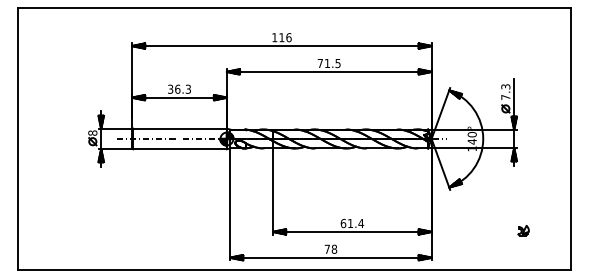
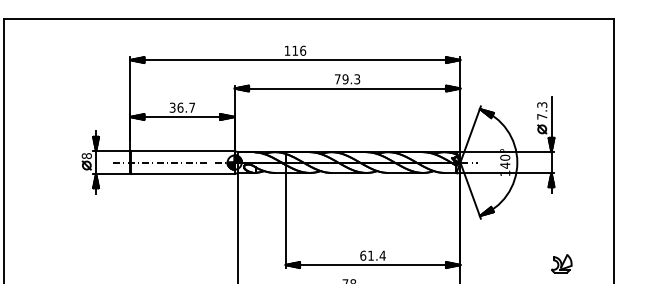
text: (332, 63) -> (351, 79), 71.5 -> 79.3
text: (187, 88) -> (191, 106), 36.3 -> 36.7
part: (523, 230) -> (561, 263), size x1.67

